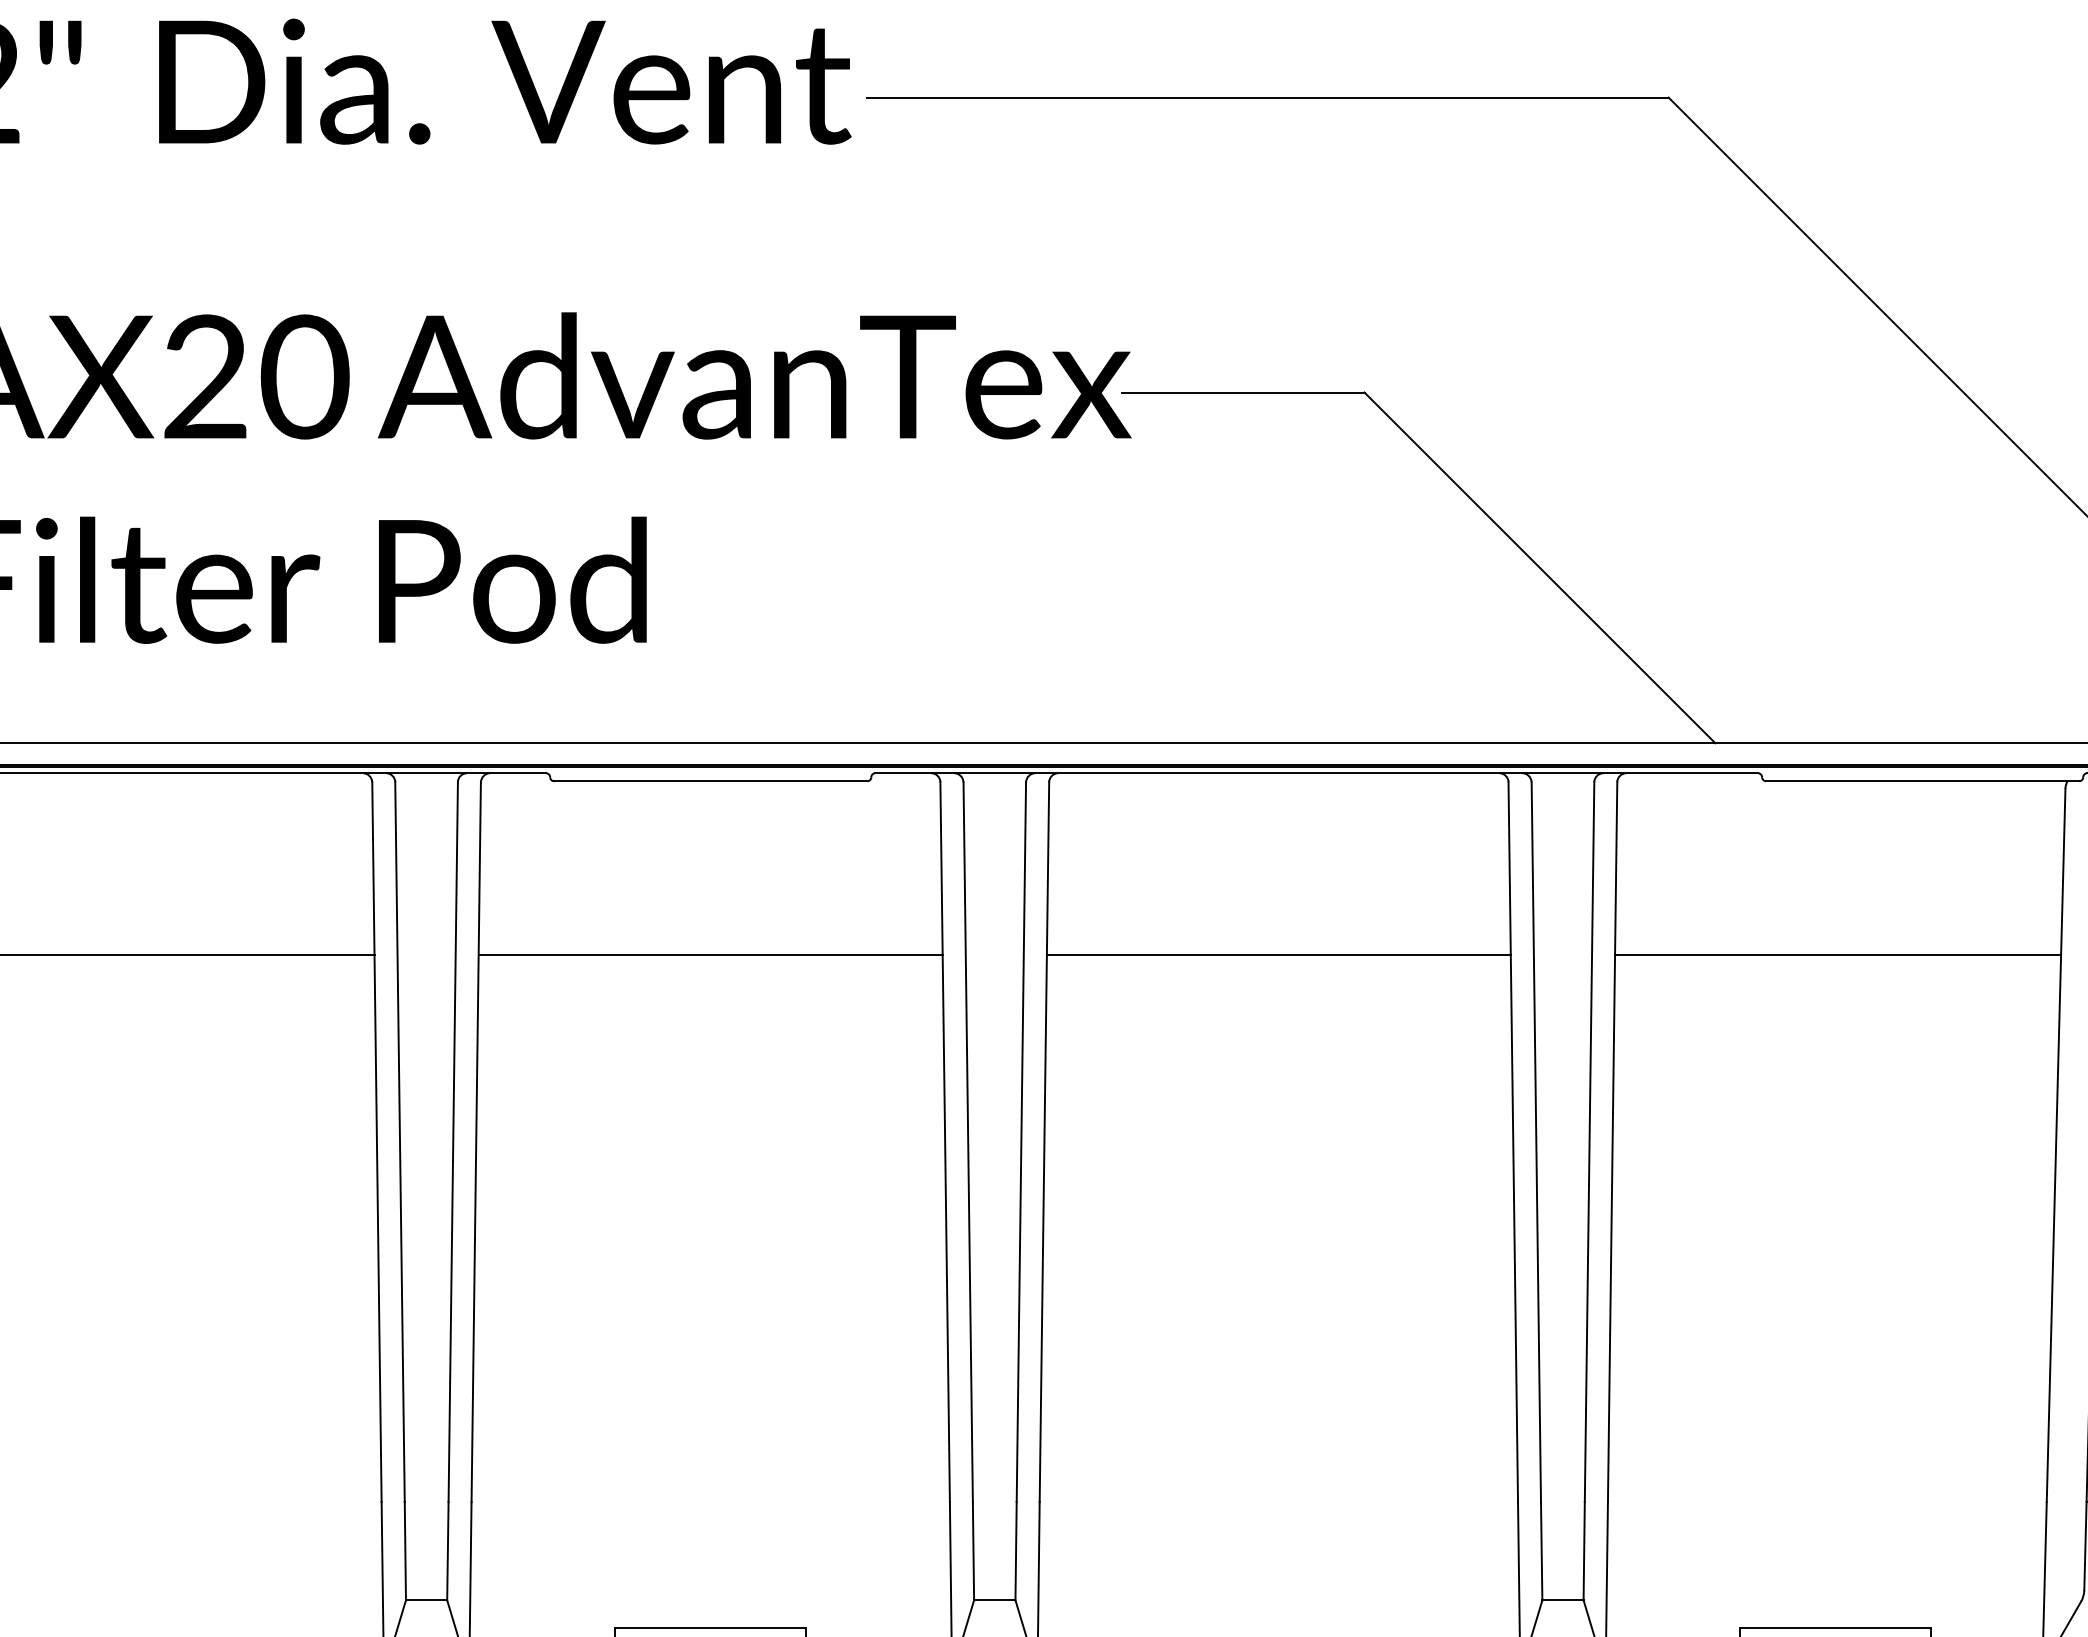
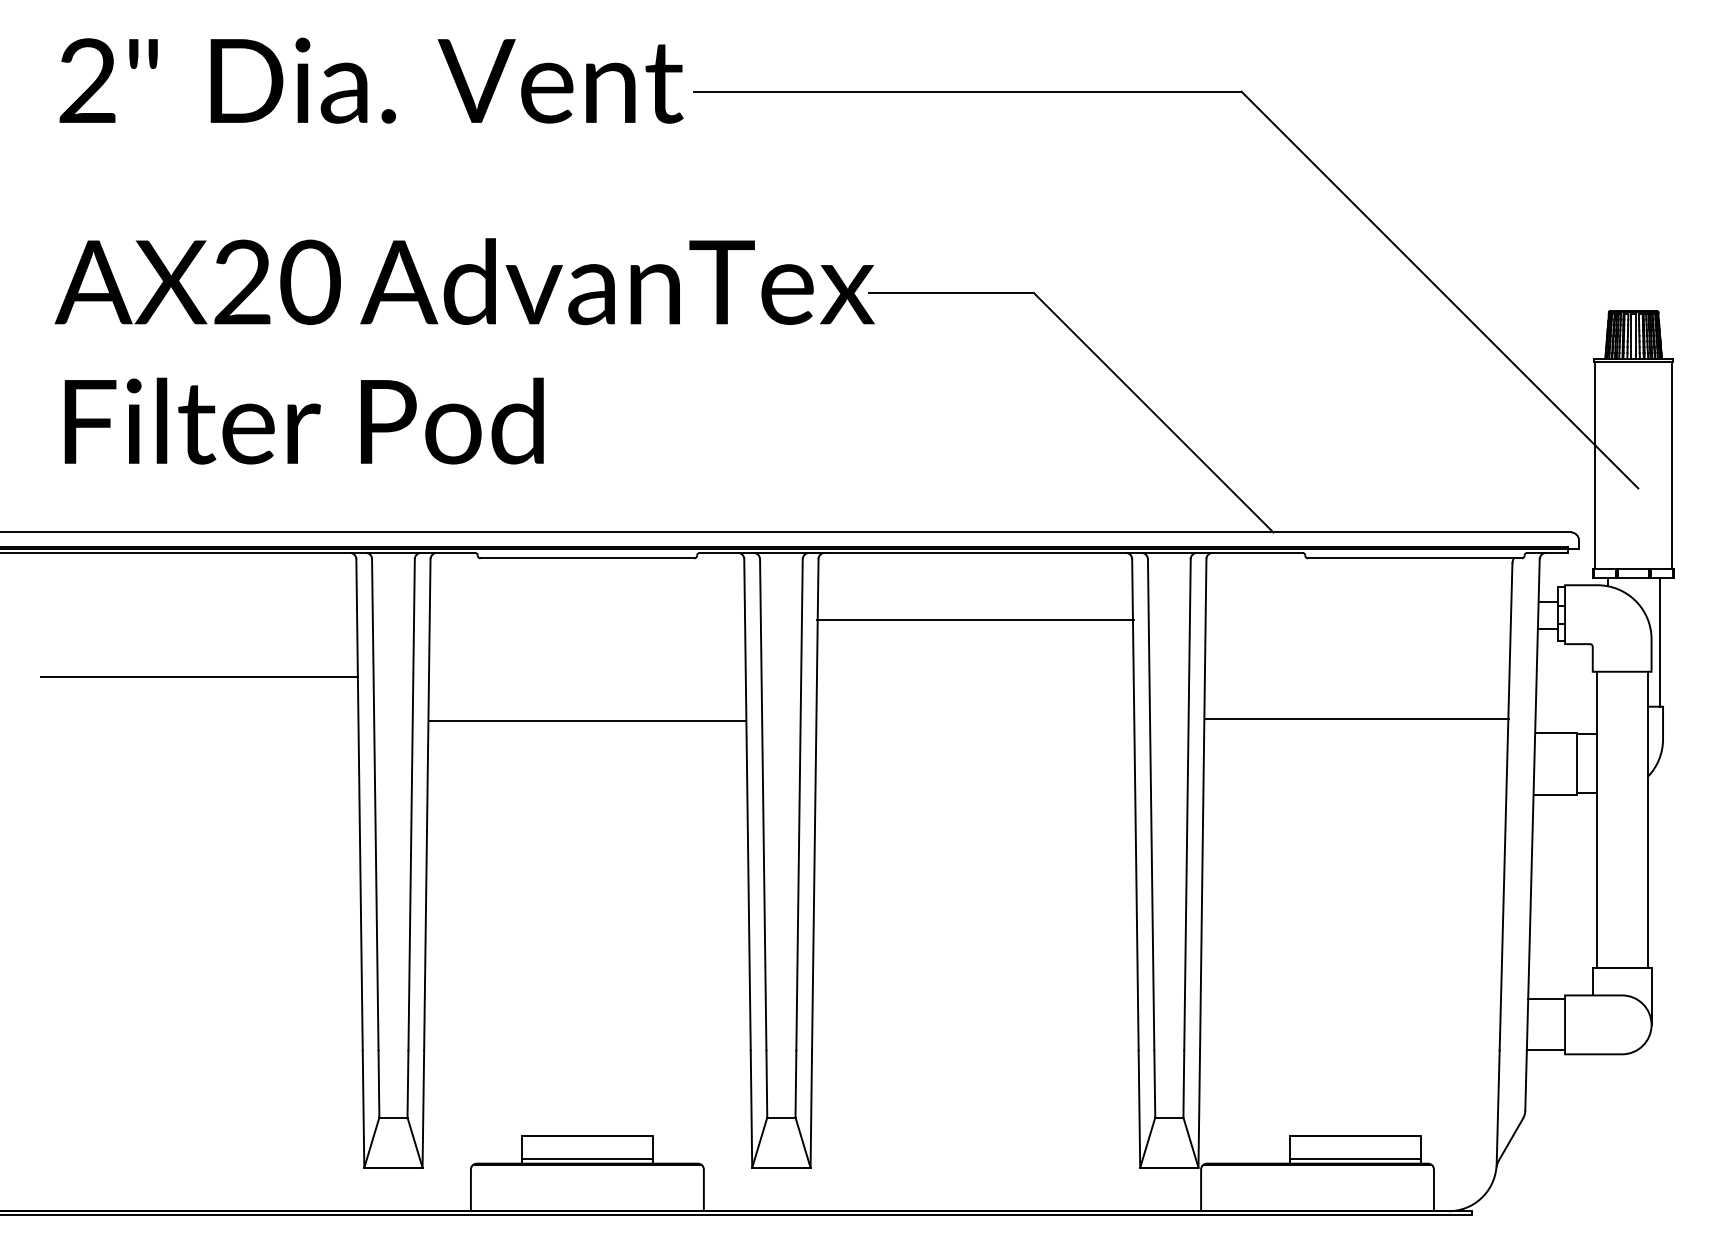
line: (710, 955) -> (587, 721), moved
line: (1277, 955) -> (974, 620), moved
line: (1837, 955) -> (1356, 719), moved

